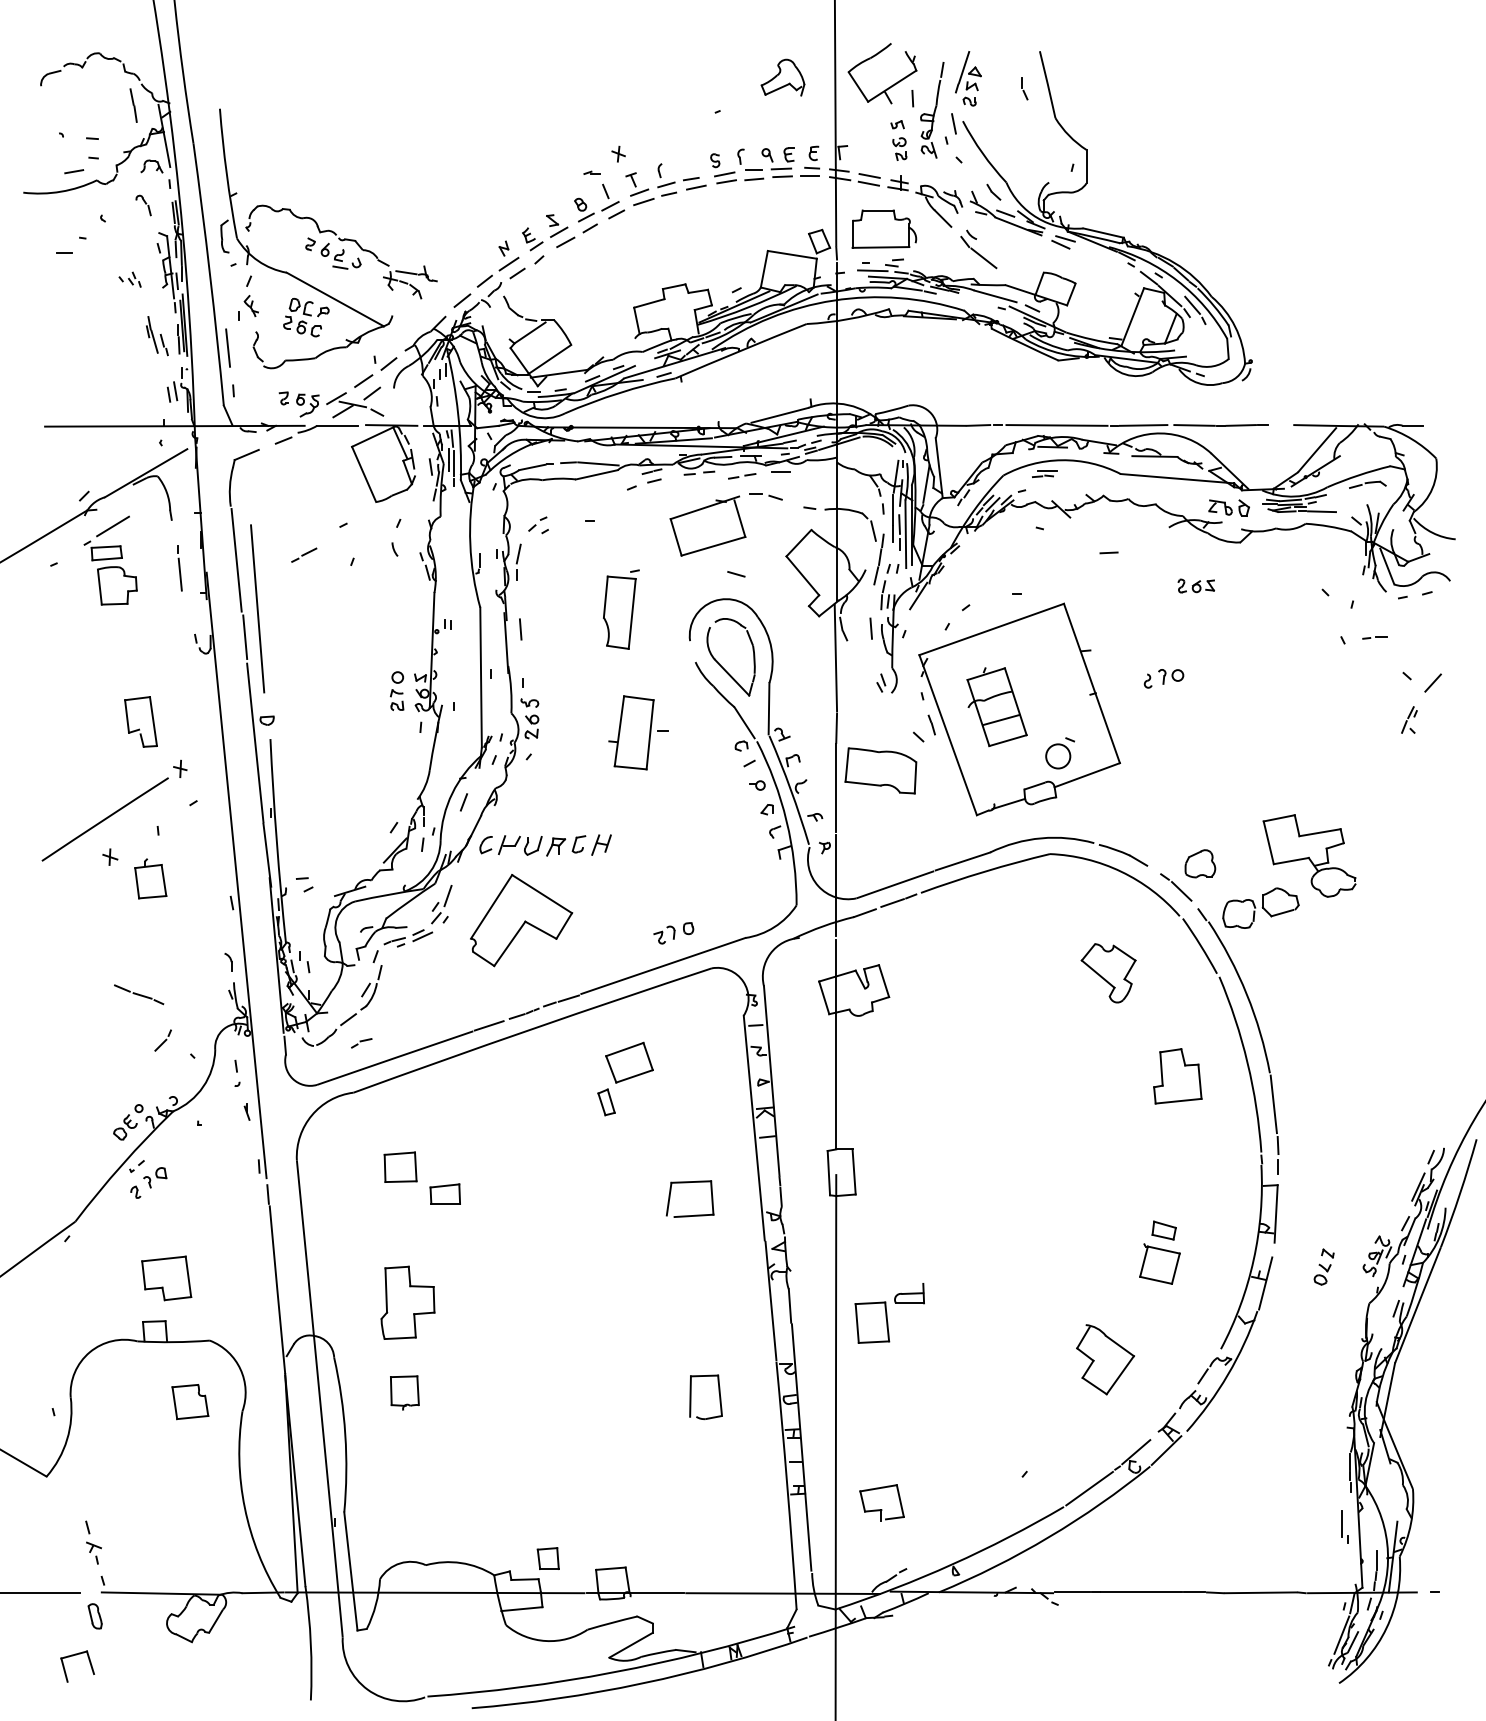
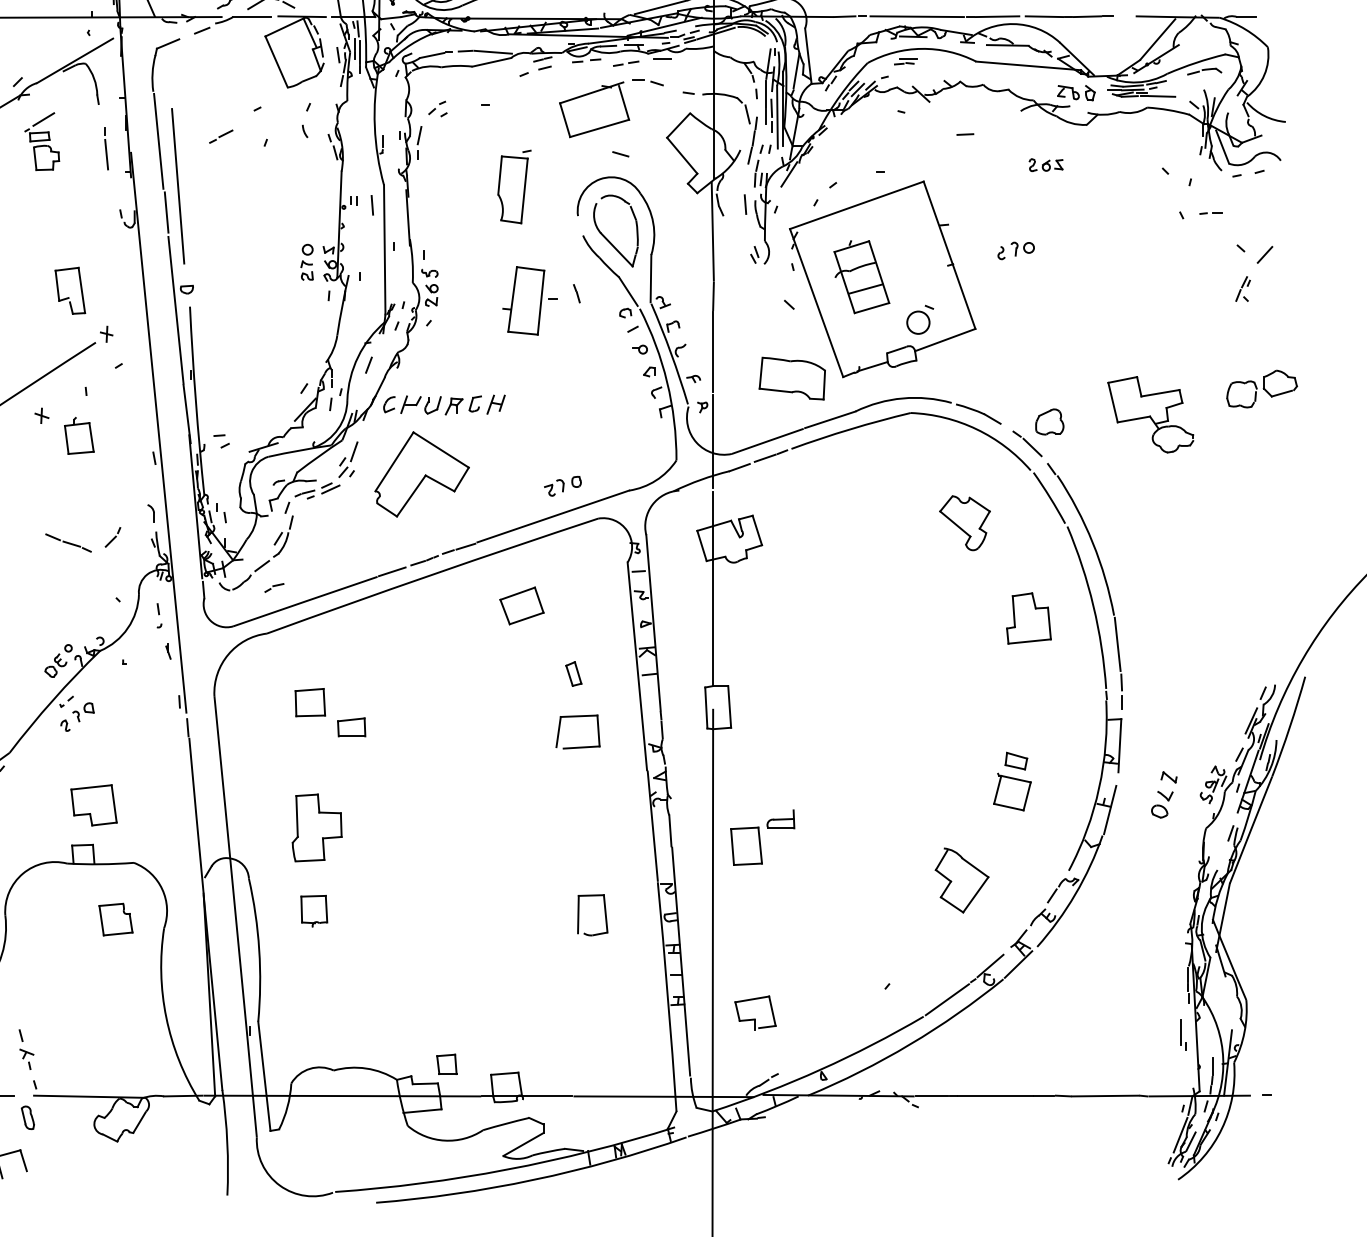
part: (110, 560) -> (42, 141), size x0.7
line: (520, 629) -> (372, 205), moved
line: (931, 724) -> (576, 293), moved
part: (880, 770) -> (791, 378), moved
part: (1260, 907) -> (1261, 388), moved
part: (162, 1040) -> (112, 537), moved
part: (606, 1102) -> (573, 674), moved
part: (1323, 1266) -> (1163, 794), size x1.4

